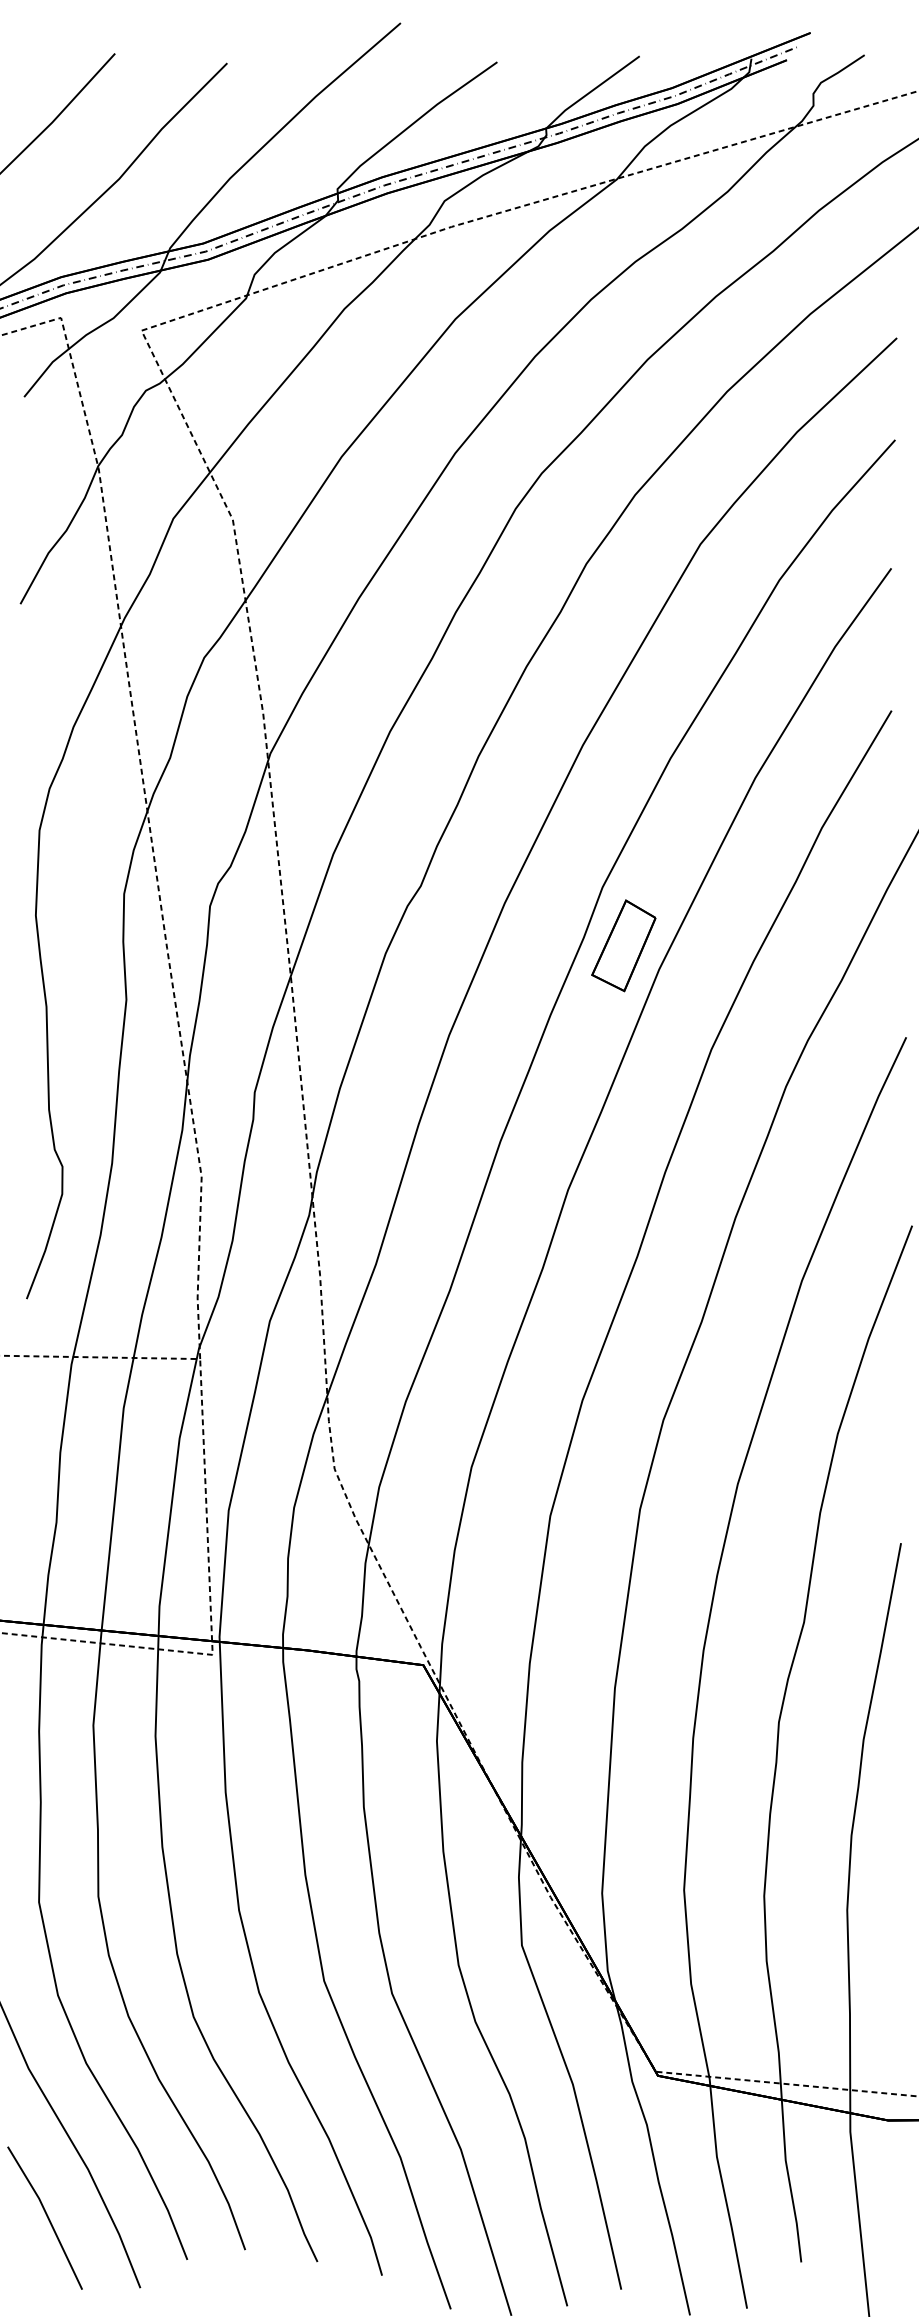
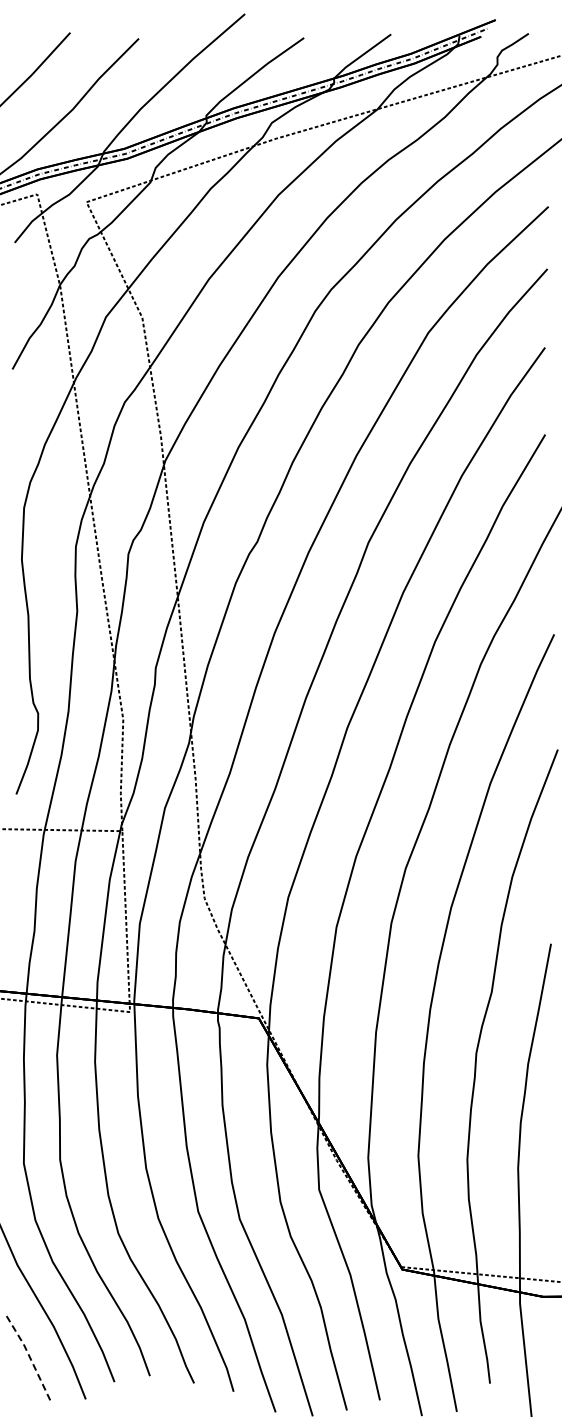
part: (623, 945) -> (381, 578), removed
line: (46, 2214) -> (28, 1354), solid -> dashed

